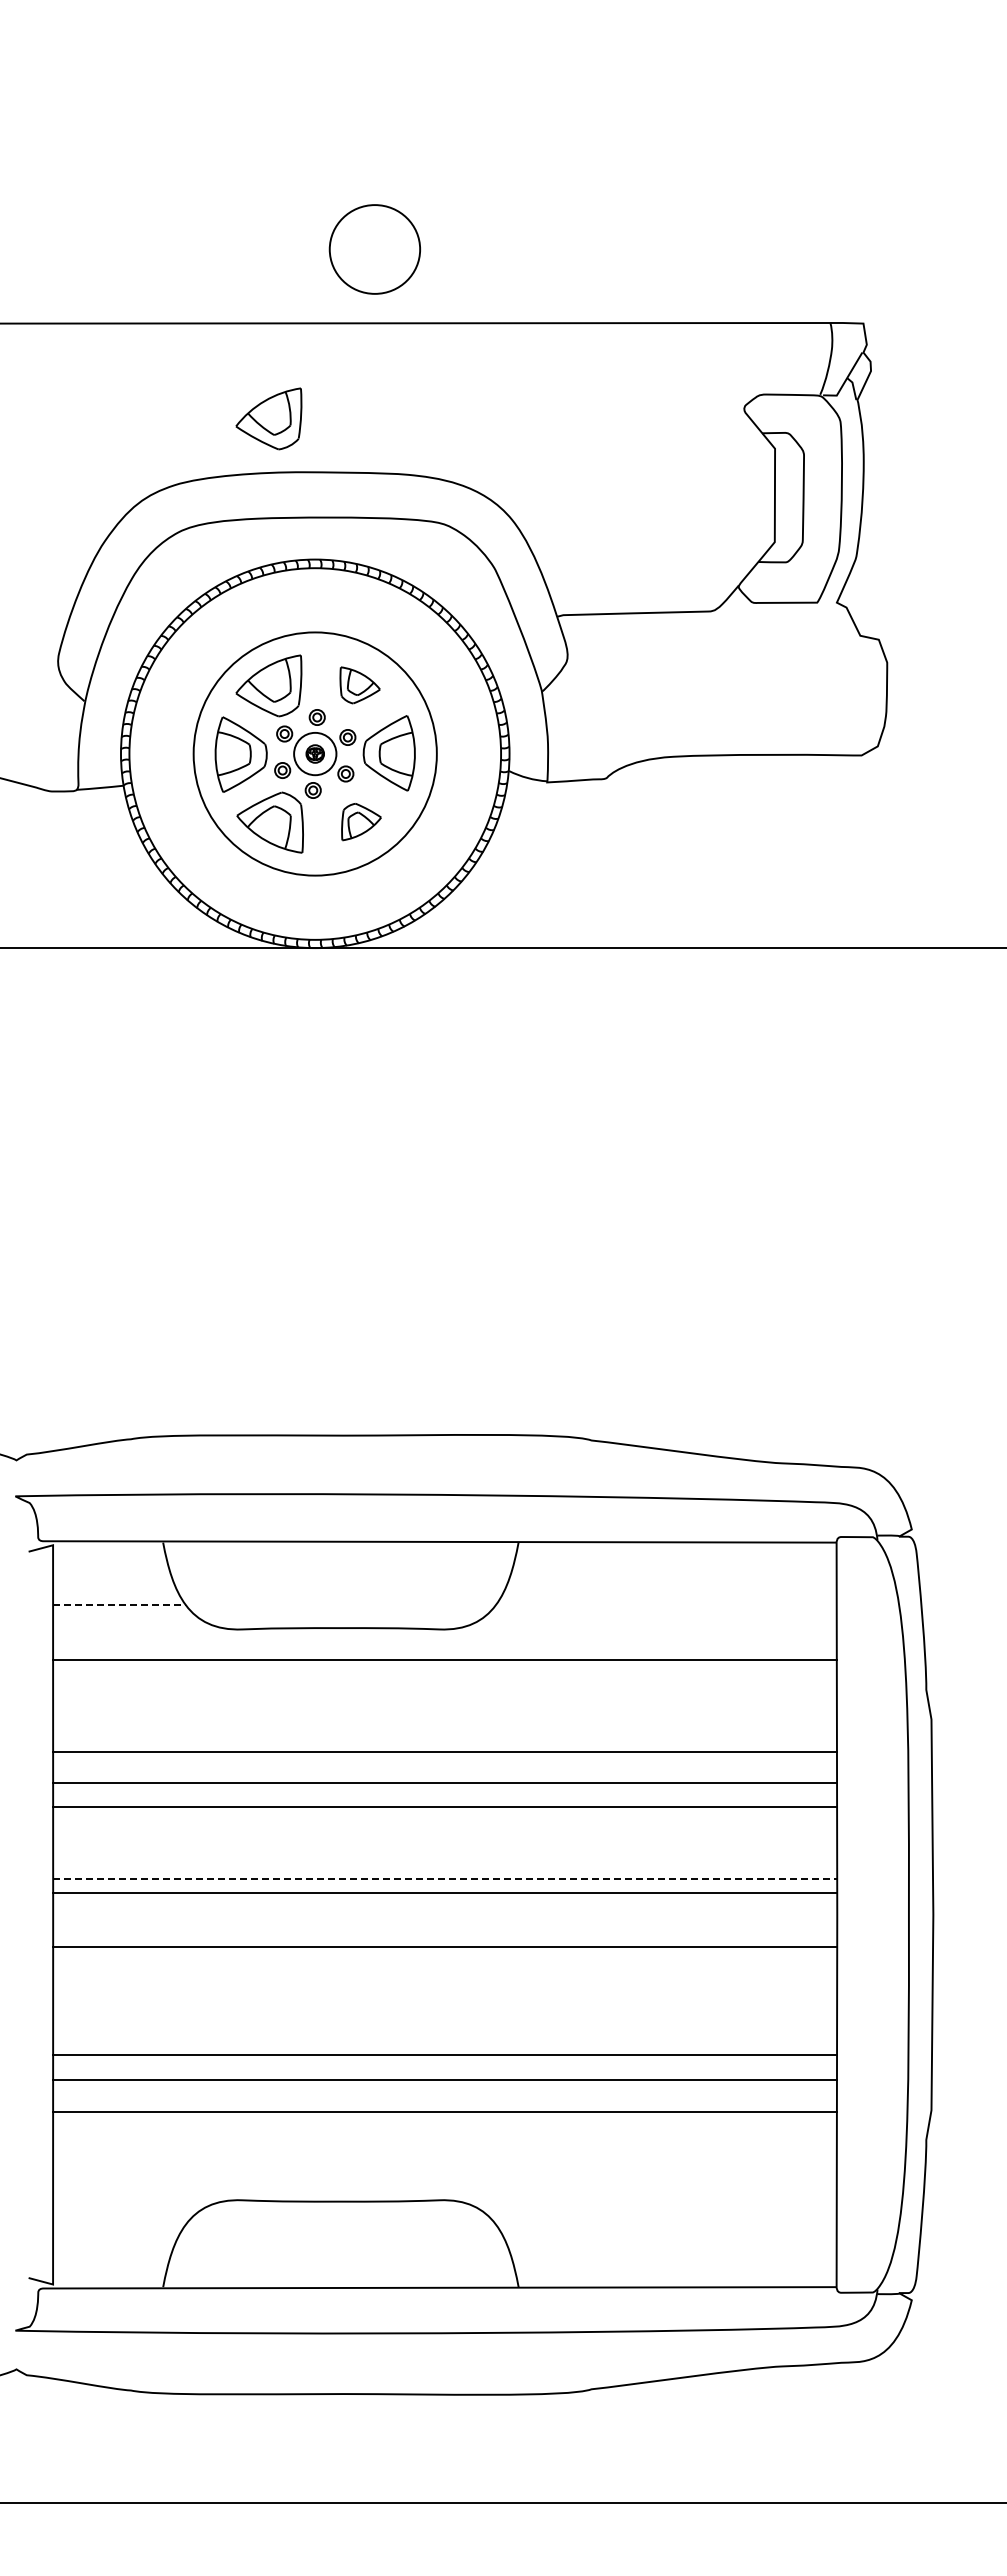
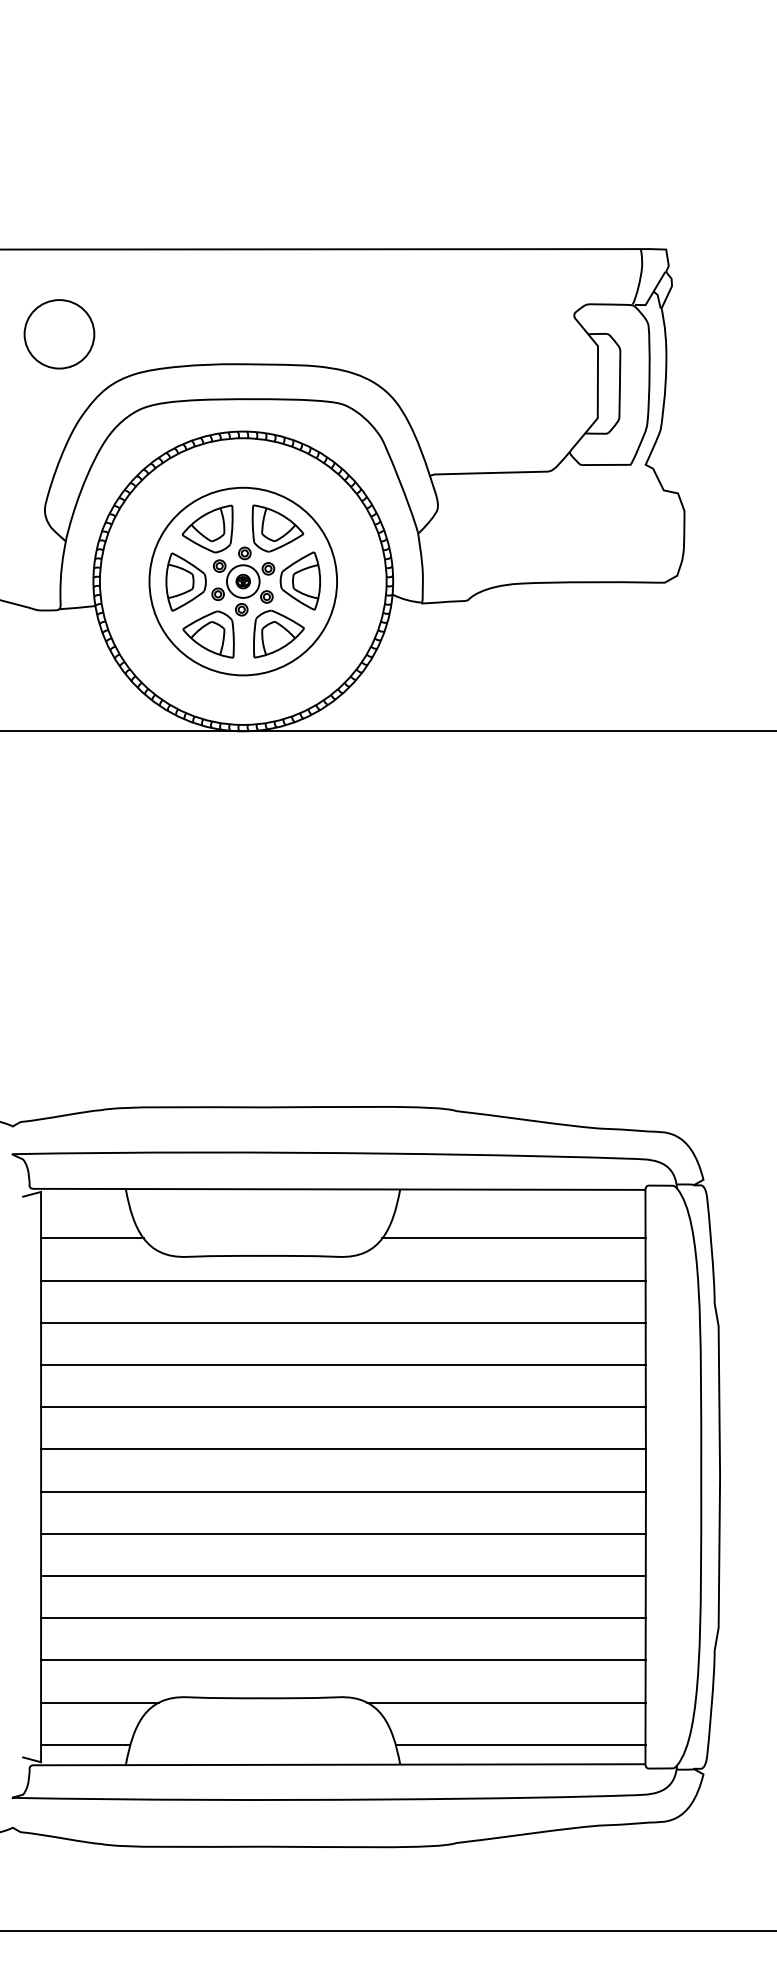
part: (374, 249) -> (59, 334), moved
part: (268, 418) -> (207, 322), removed
part: (359, 685) -> (277, 528), size x1.67
part: (361, 821) -> (278, 633), size x1.67
line: (120, 1605) -> (93, 1238), dashed -> solid
line: (665, 1605) -> (513, 1238), added
line: (444, 1751) -> (342, 1322), moved
line: (445, 1783) -> (343, 1407), moved
line: (445, 1806) -> (343, 1364), moved
line: (445, 1878) -> (343, 1449), dashed -> solid
line: (445, 1892) -> (343, 1491), moved
line: (445, 1947) -> (343, 1533), moved
line: (444, 2054) -> (342, 1617), moved
line: (445, 2080) -> (343, 1576), moved
line: (444, 2112) -> (342, 1660), moved
line: (129, 2207) -> (99, 1702), added
line: (655, 2207) -> (505, 1702), added
line: (110, 2261) -> (85, 1744), added
line: (674, 2261) -> (520, 1744), added

